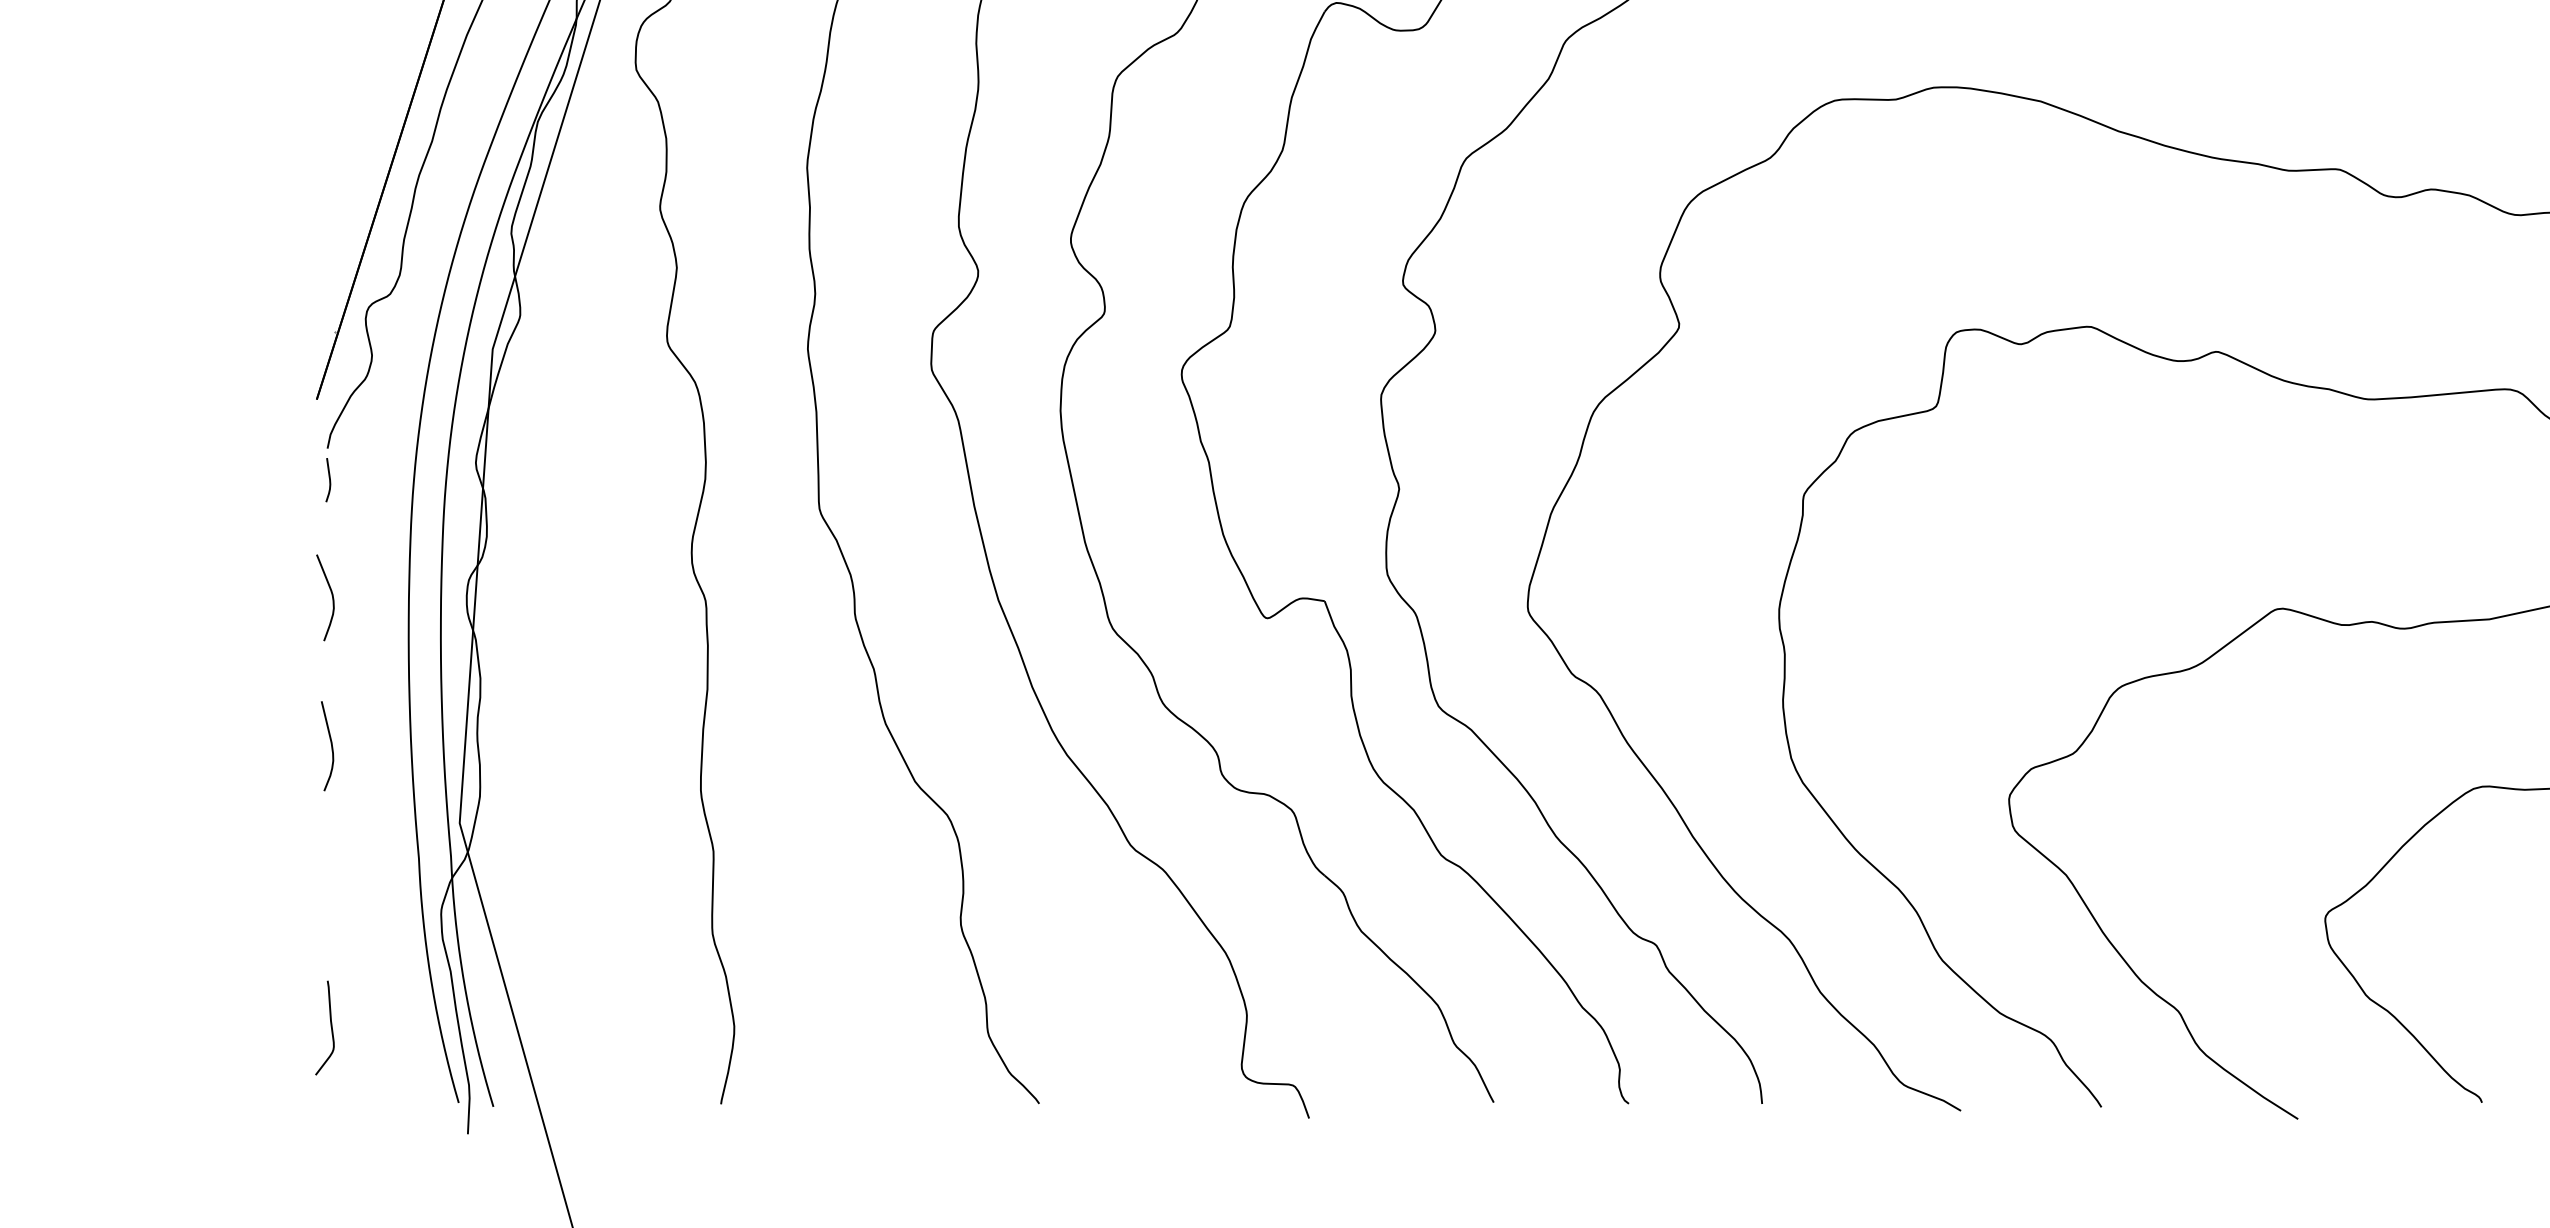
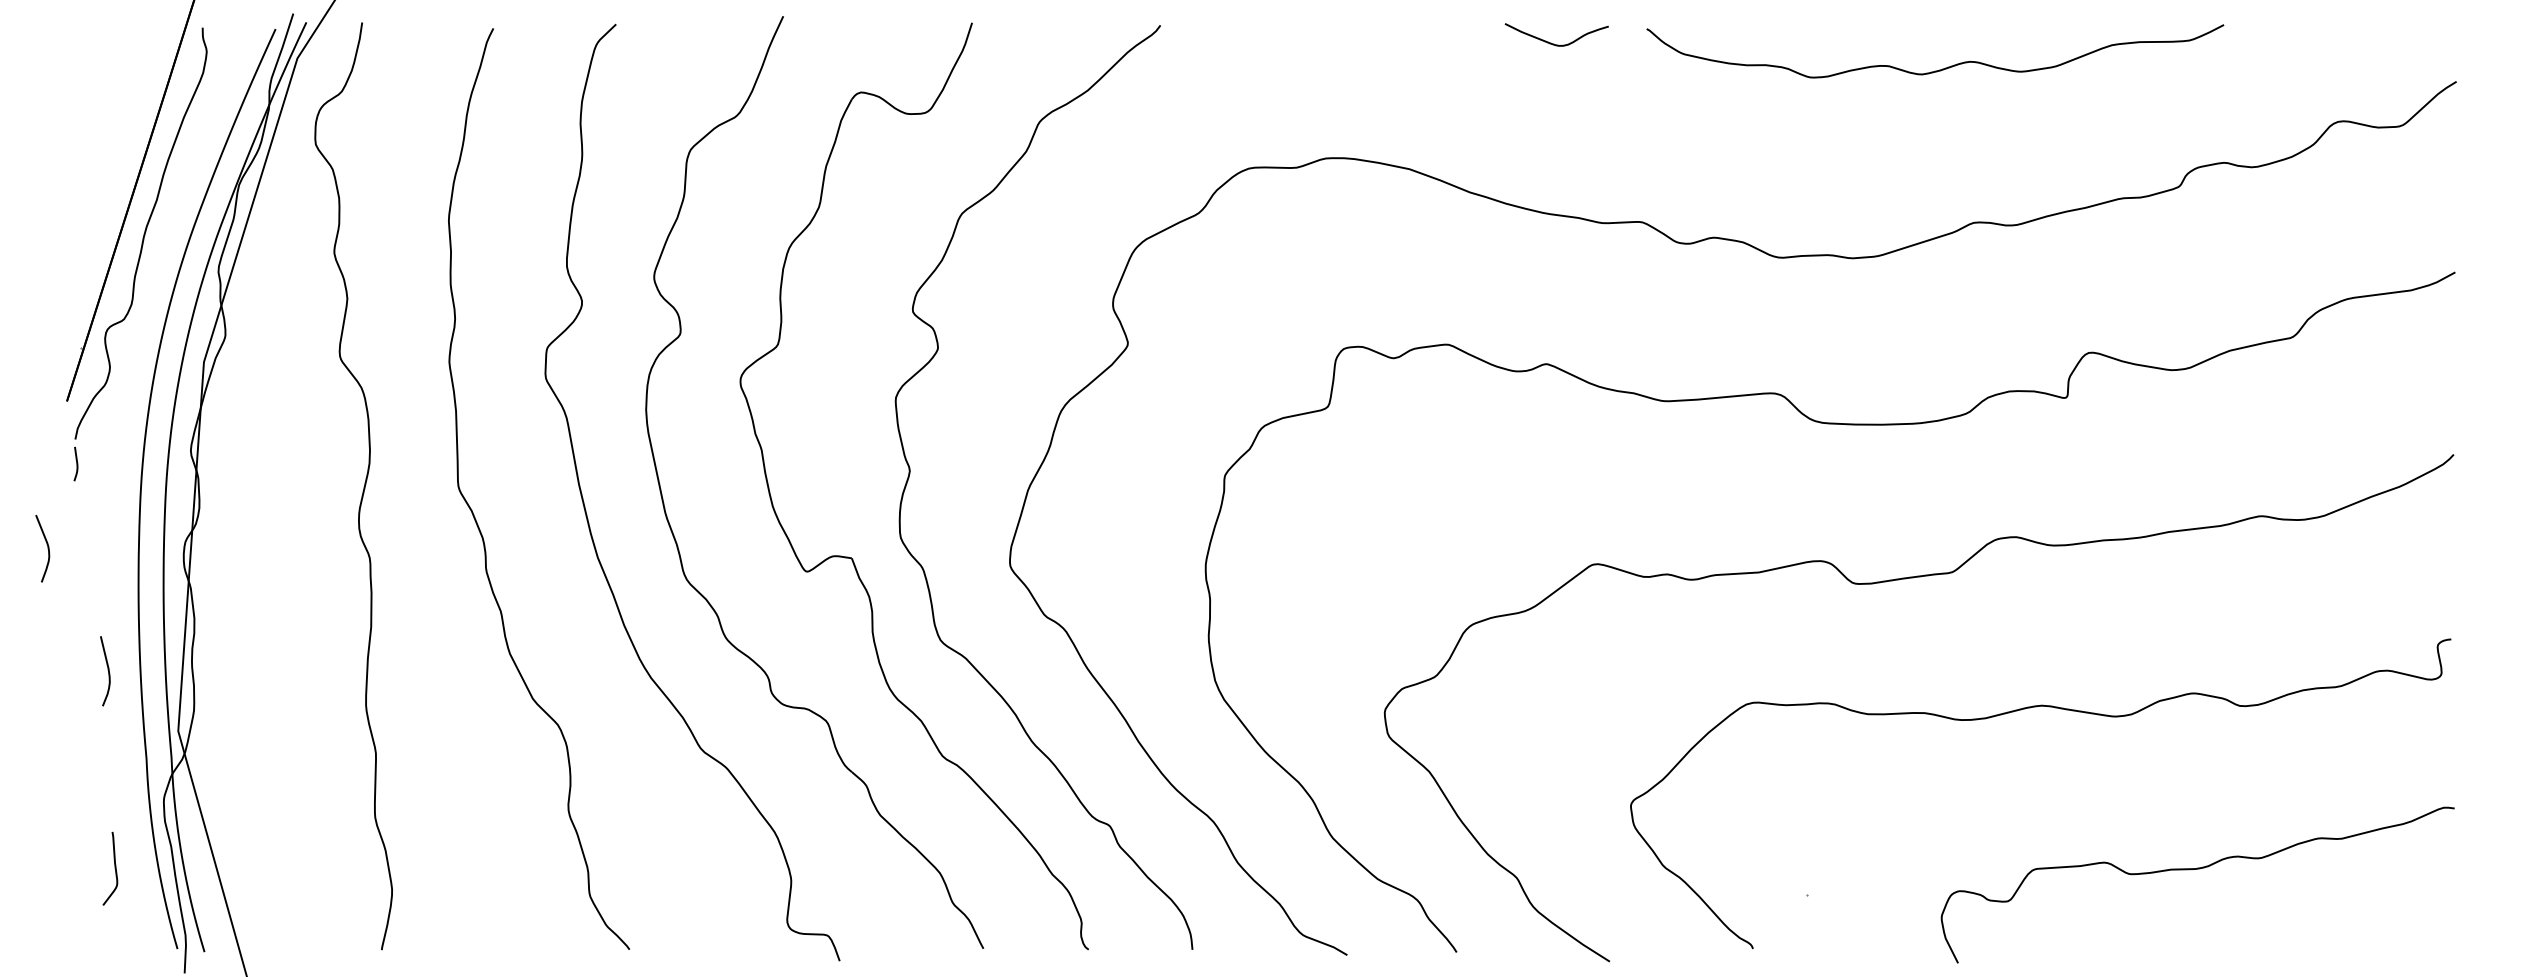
curve: (331, 597) -> (47, 548), moved
curve: (330, 745) -> (107, 670), moved
curve: (330, 1027) -> (114, 868), moved

